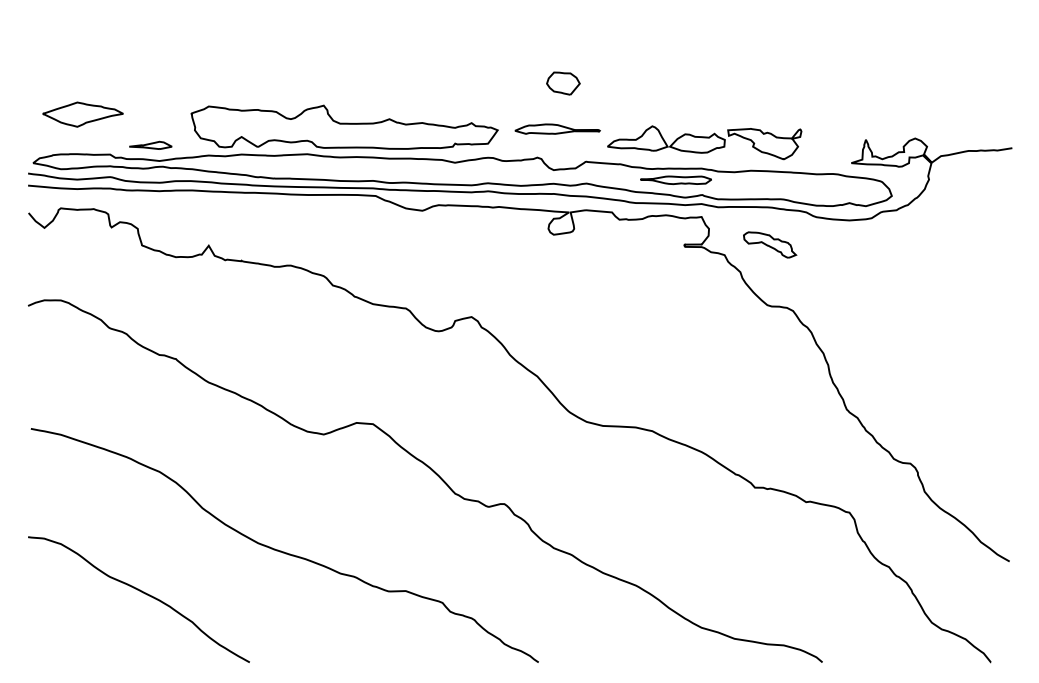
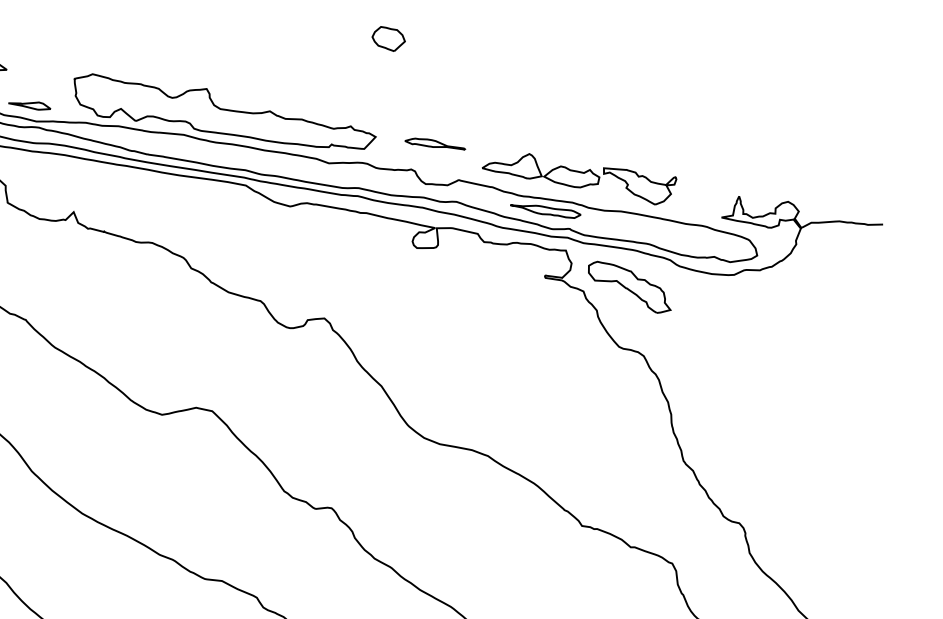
part: (563, 83) -> (388, 39), moved
part: (557, 128) -> (435, 143), size x0.71
part: (769, 244) -> (629, 287), size x1.67

